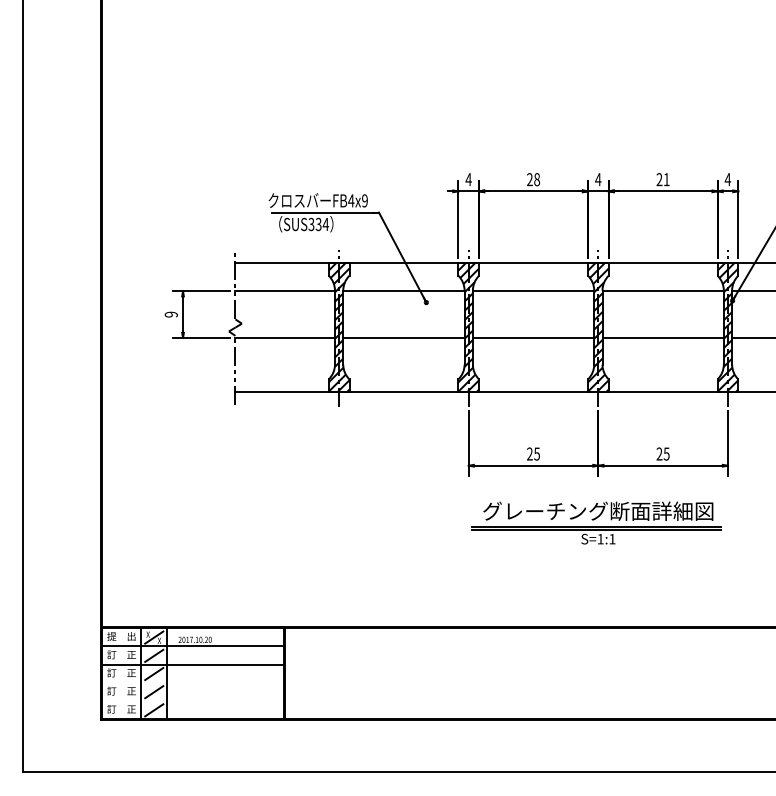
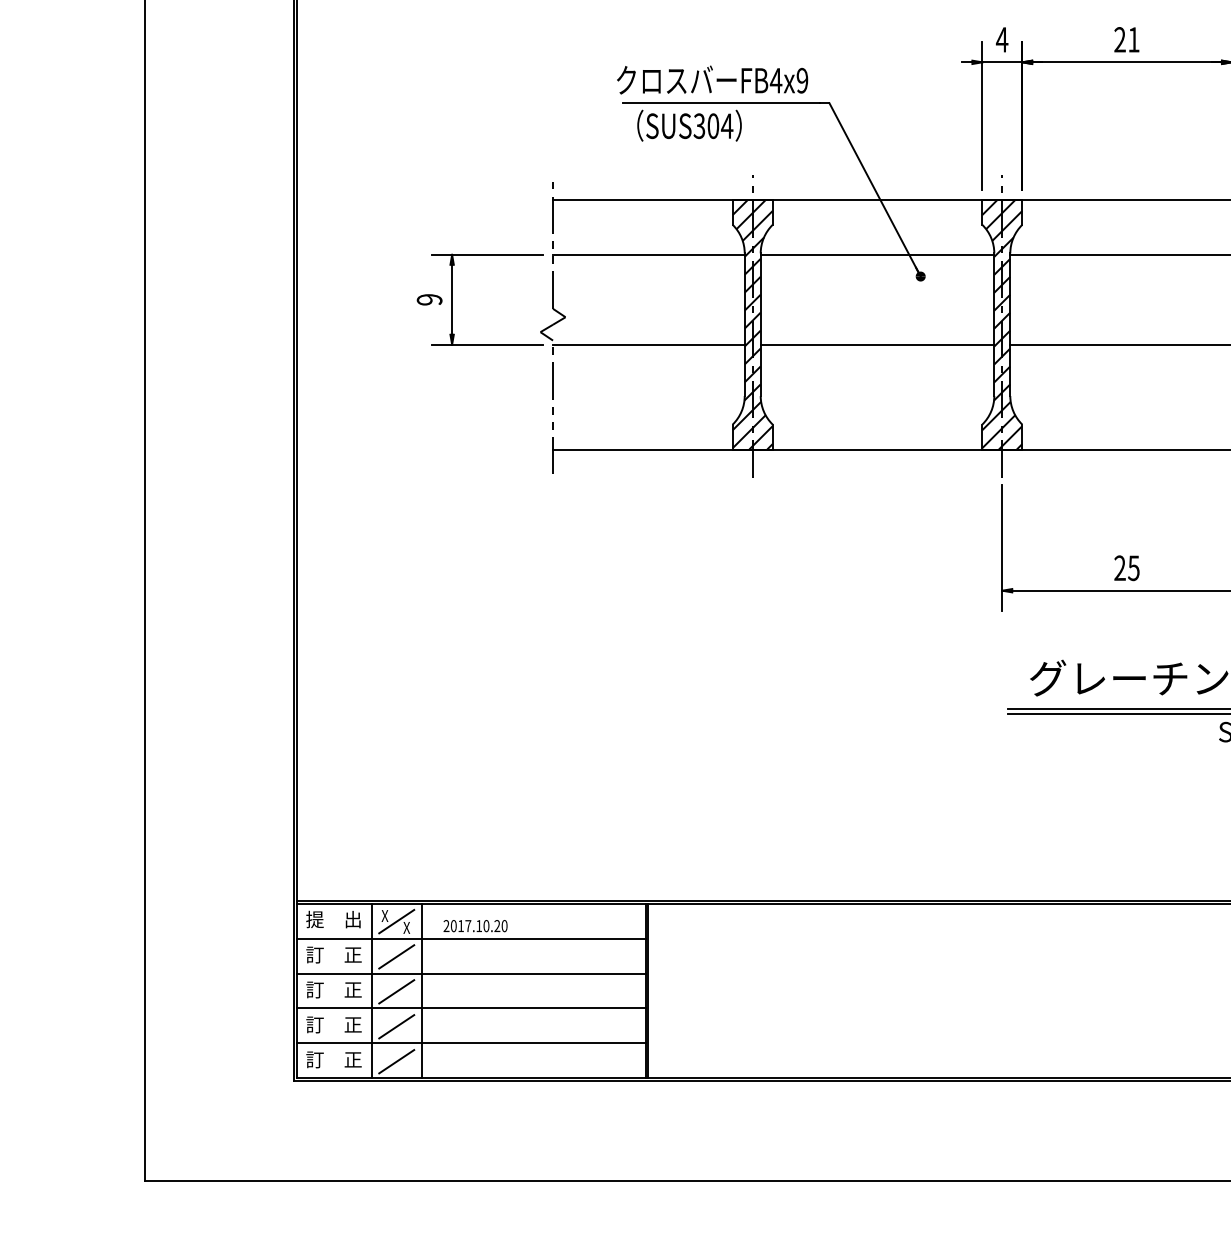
text: (537, 179) -> (1134, 39), 28 -> 21
text: (318, 224) -> (712, 126), SUS334 -> SUS304
line: (192, 682) -> (470, 1008), added
line: (192, 700) -> (470, 1042), added

